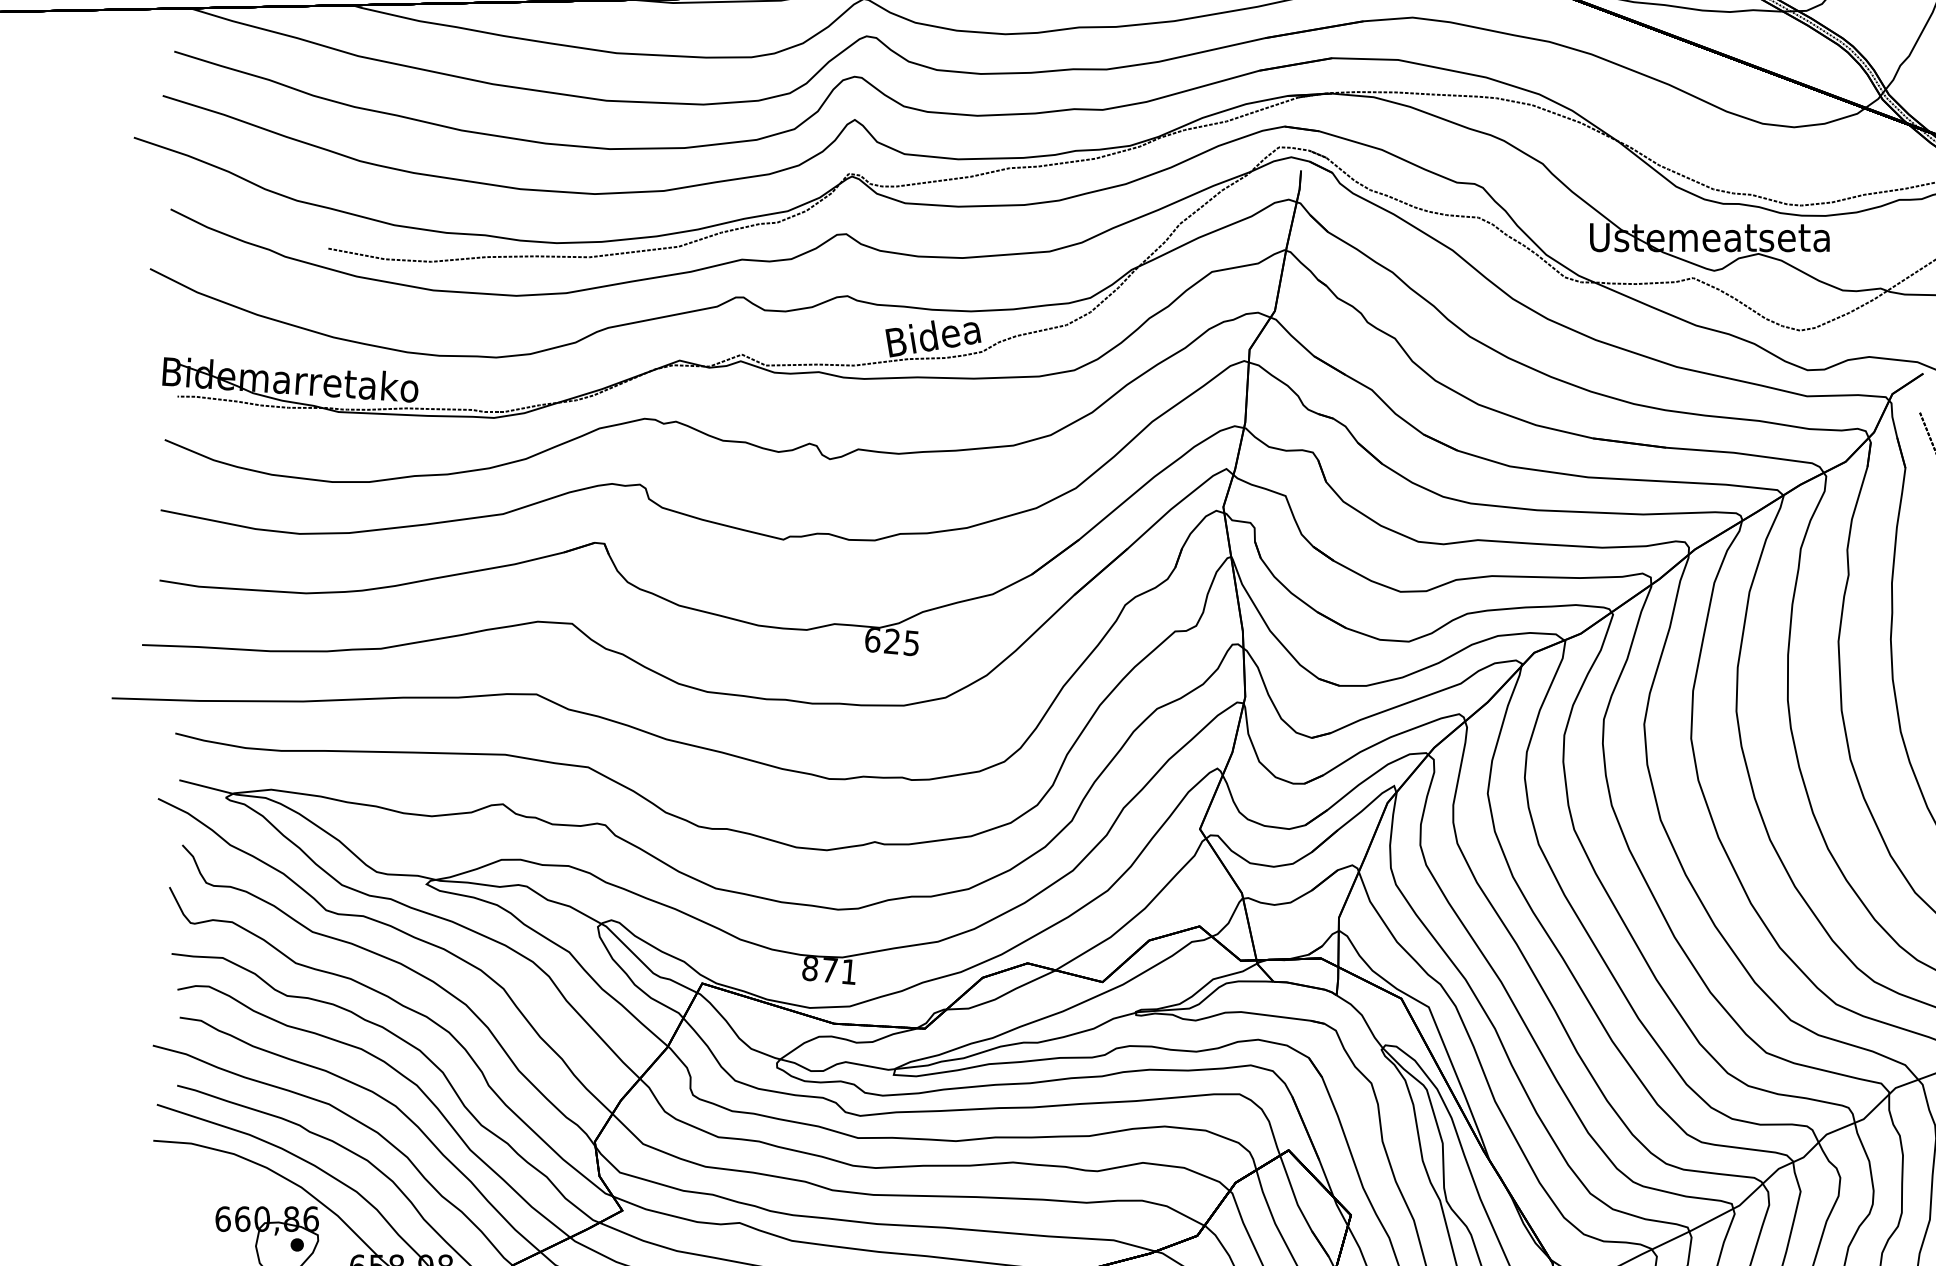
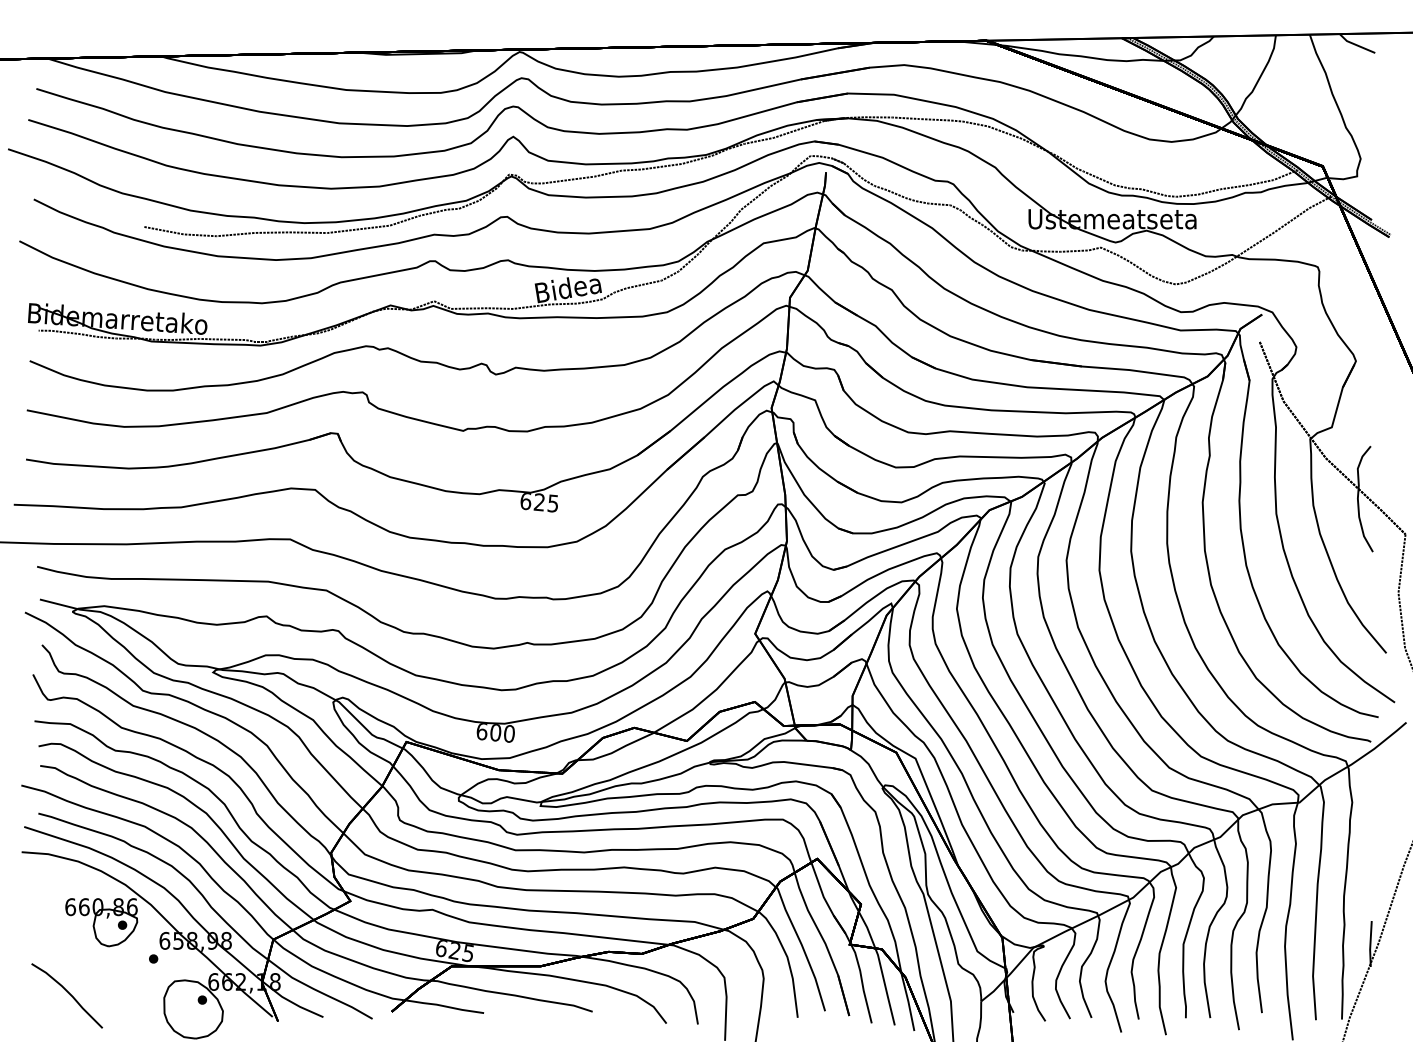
text: (829, 969) -> (495, 732), 871 -> 600

